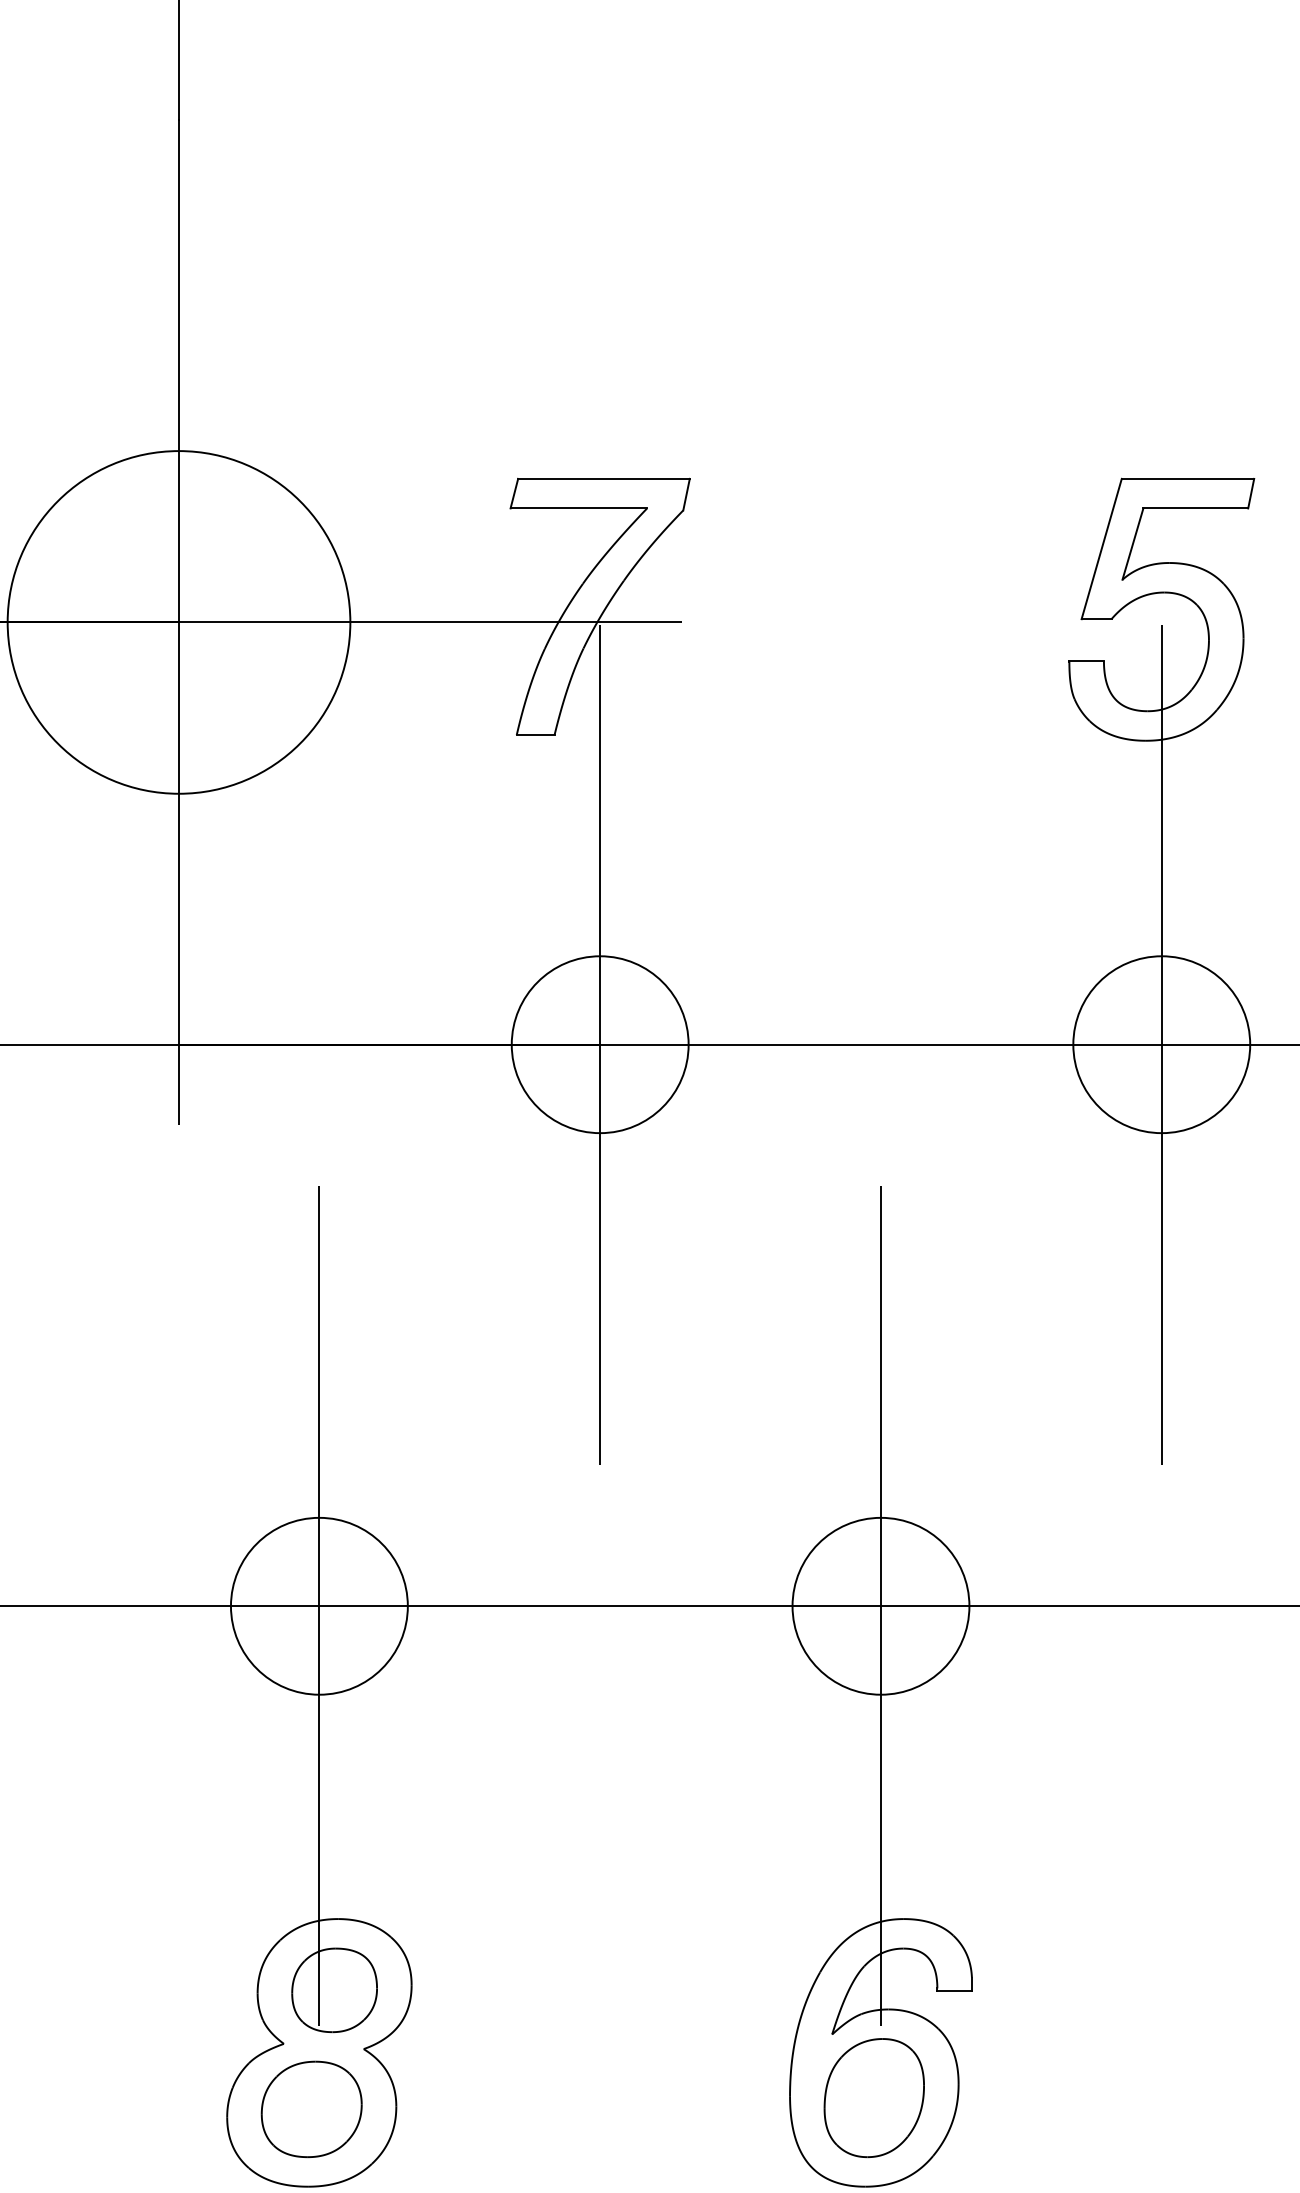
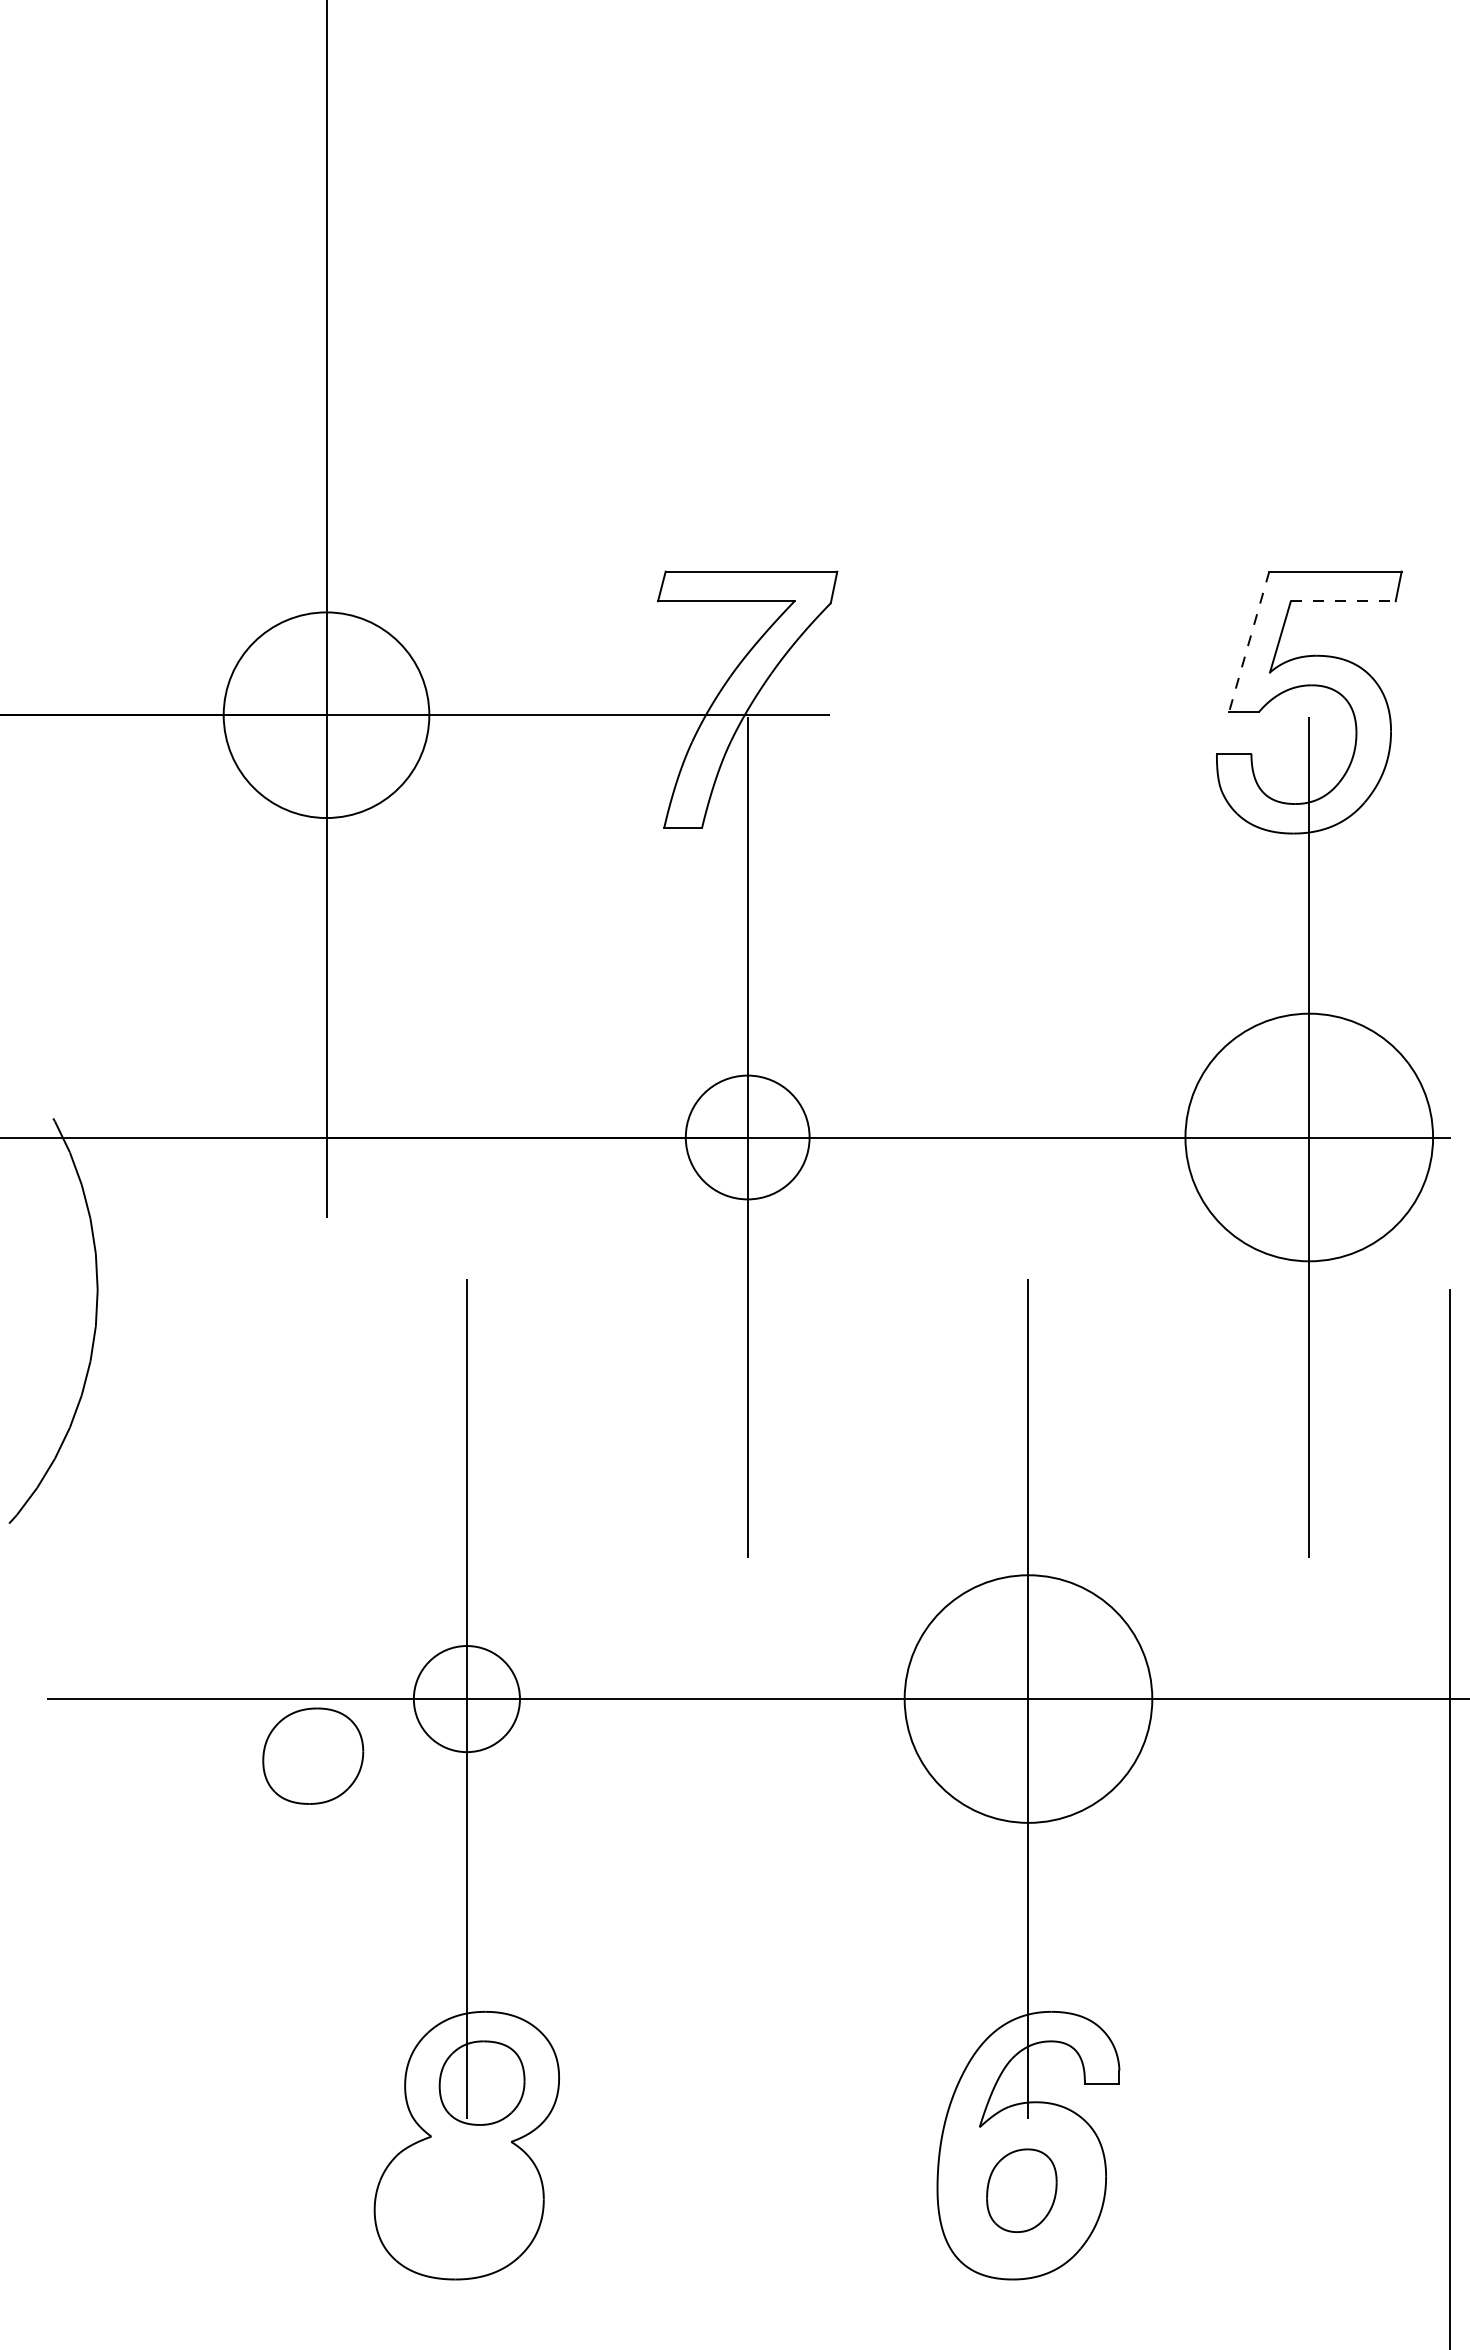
line: (1196, 508) -> (1343, 601), solid -> dashed
line: (1102, 548) -> (1249, 641), solid -> dashed
circle: (179, 621) -> (326, 714), size x0.6
circle: (600, 1044) -> (747, 1137), size x0.7
circle: (1161, 1044) -> (1308, 1137), size x1.4
circle: (319, 1605) -> (466, 1698), size x0.6
circle: (881, 1605) -> (1028, 1698), size x1.4
part: (874, 2097) -> (1021, 2190), size x0.7
part: (312, 2108) -> (313, 1755), moved

